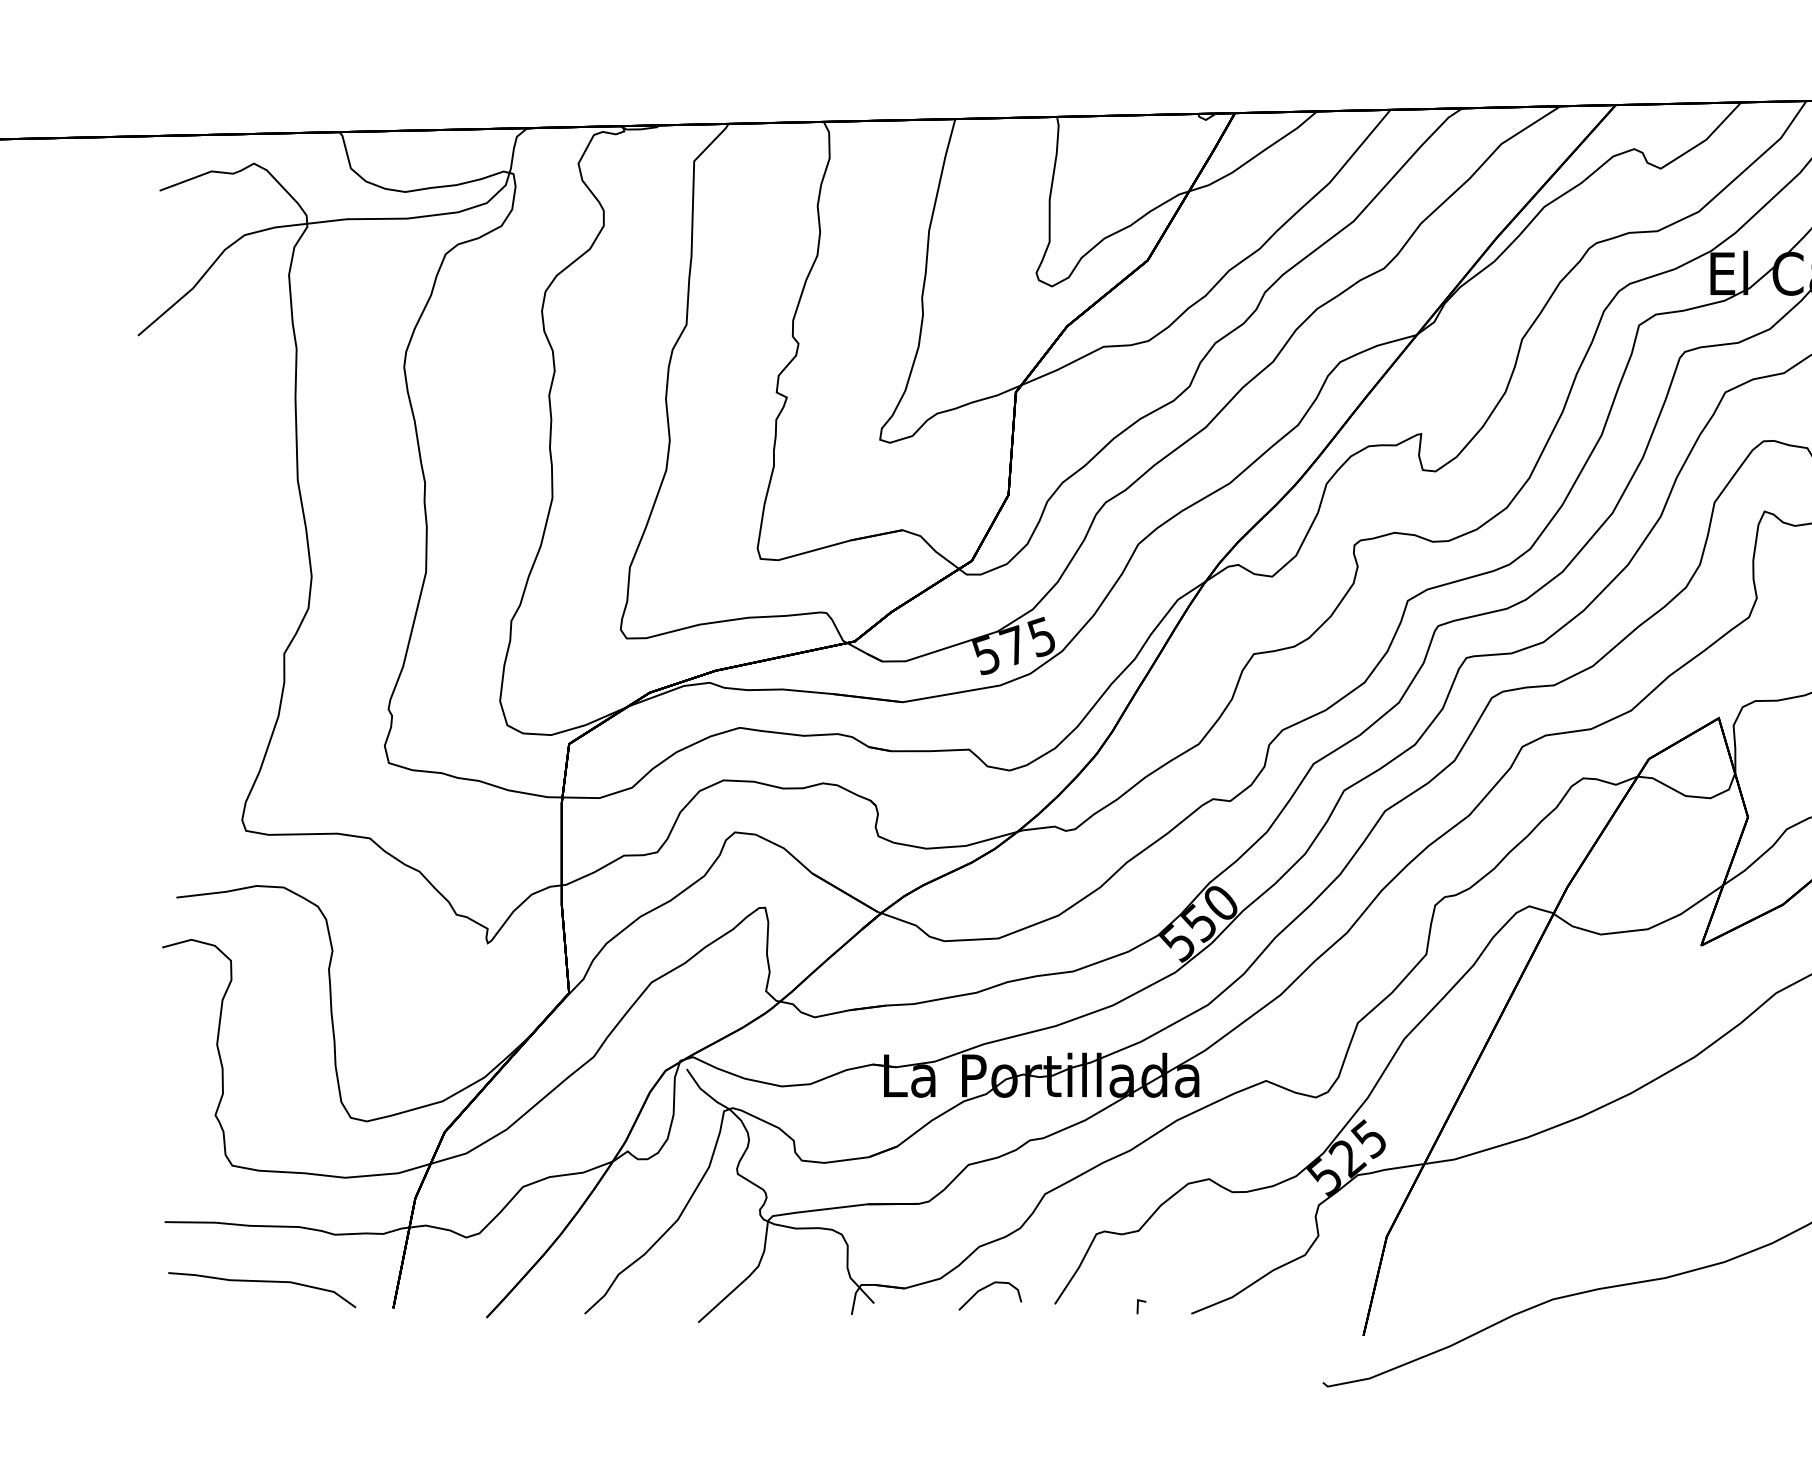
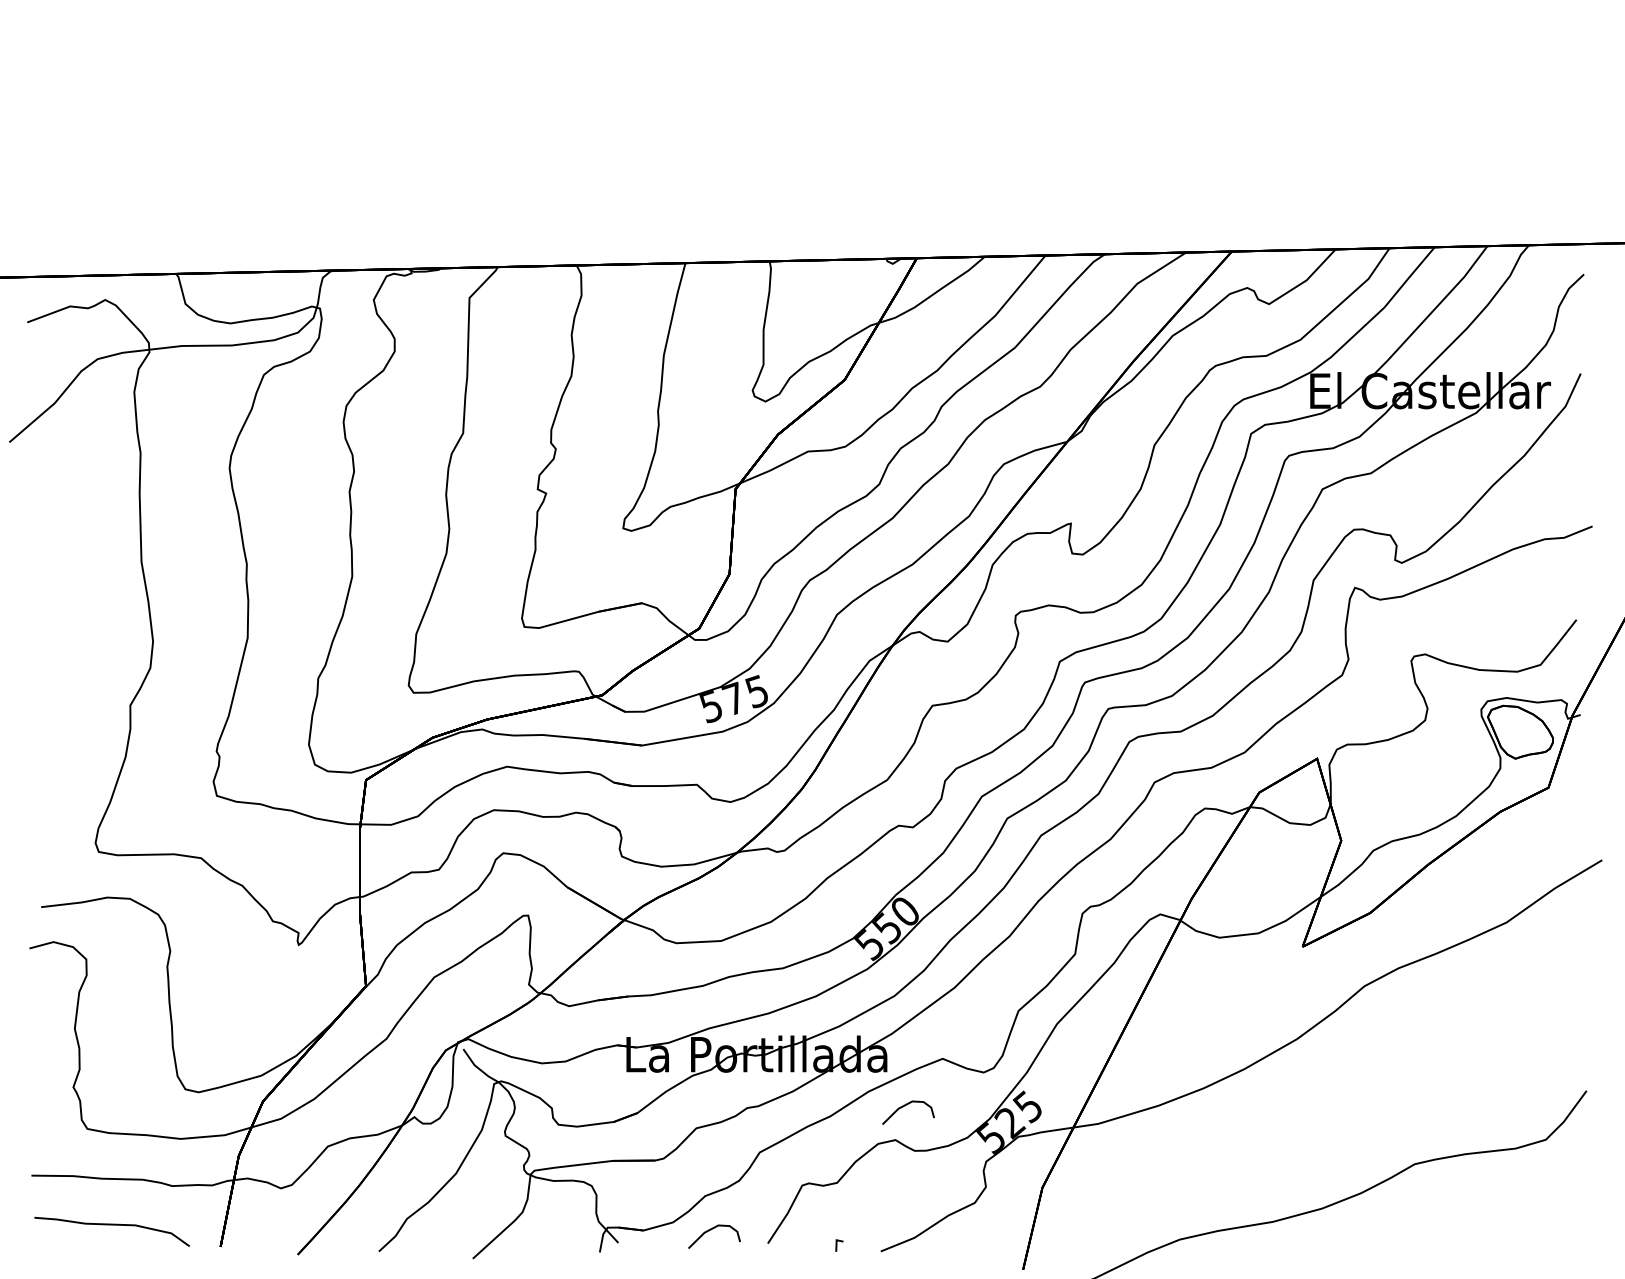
curve: (1221, 1138) -> (905, 1106), added

